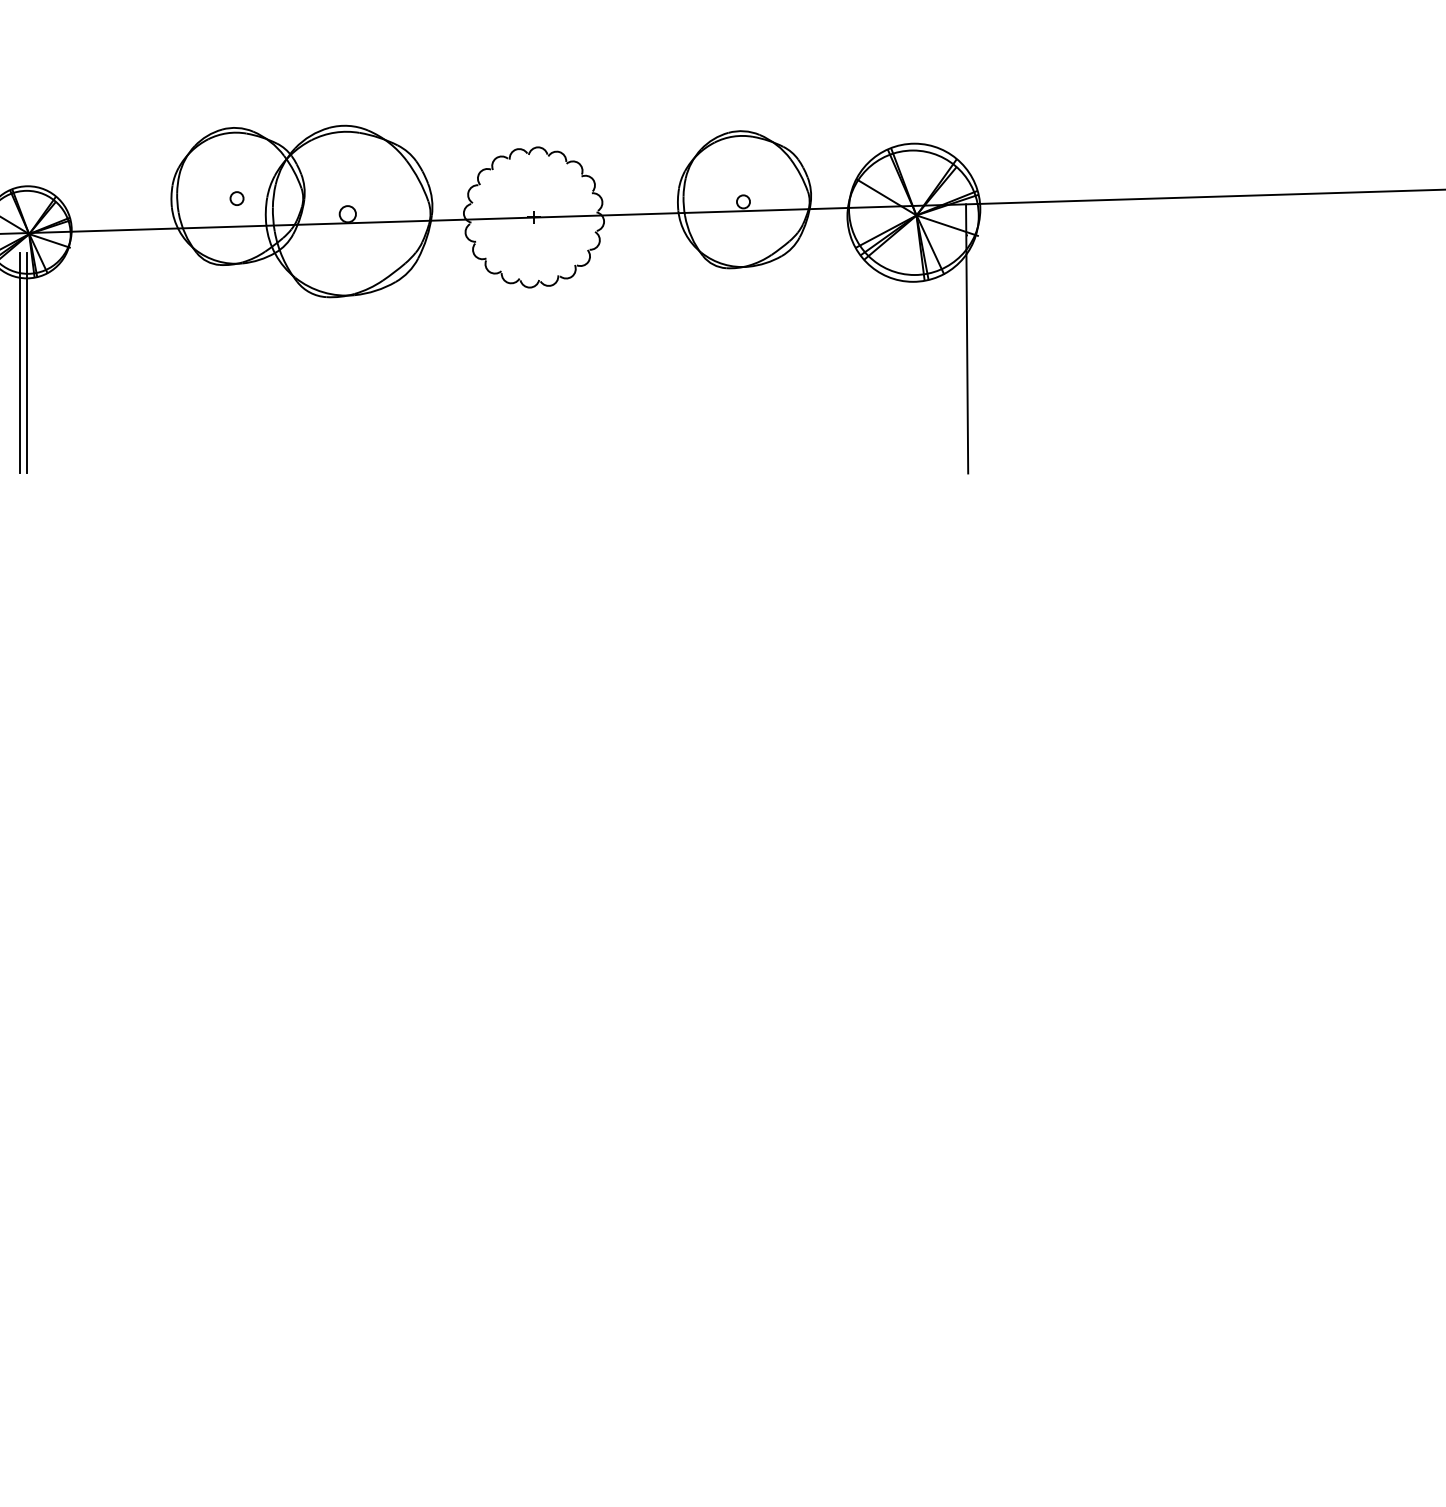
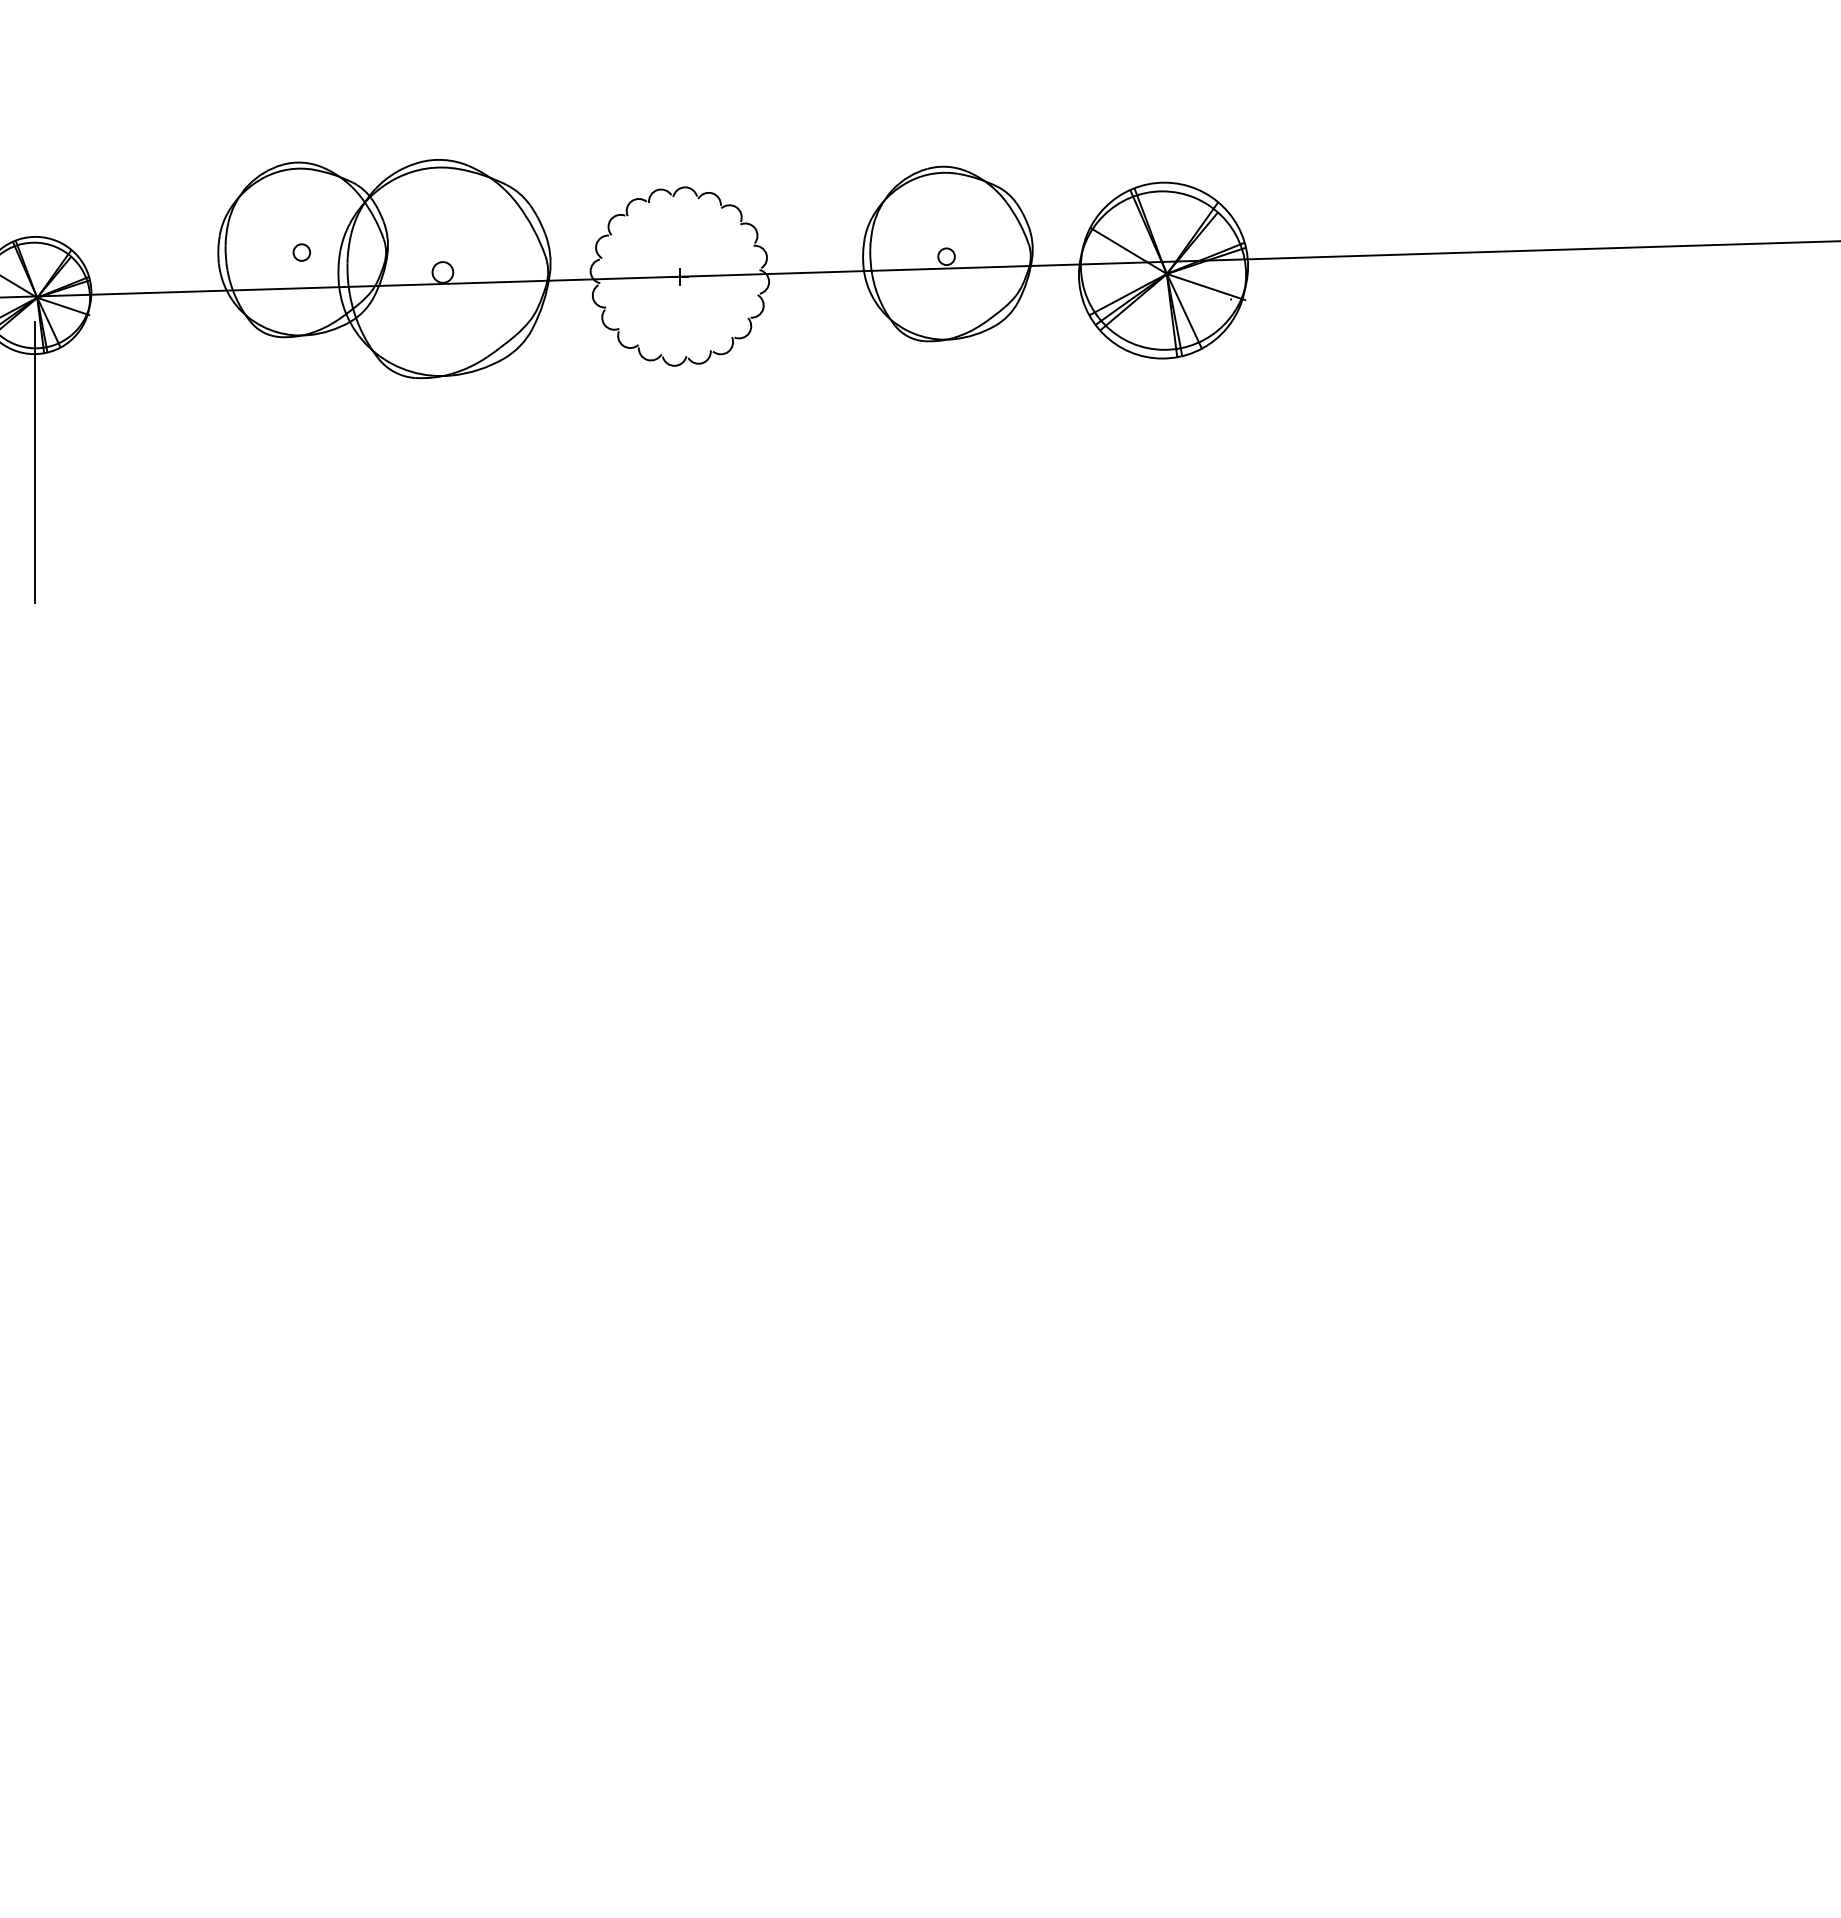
line: (966, 338) -> (1230, 430), removed
line: (19, 362) -> (25, 461), removed

